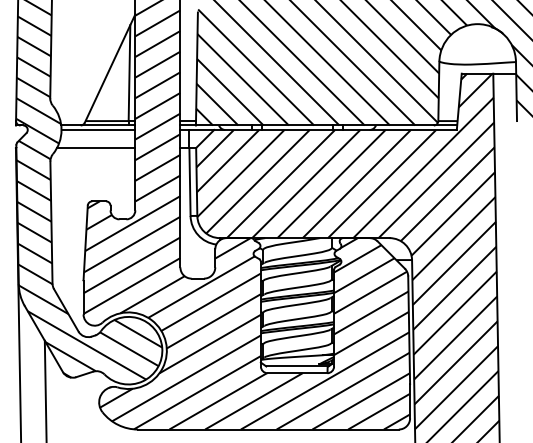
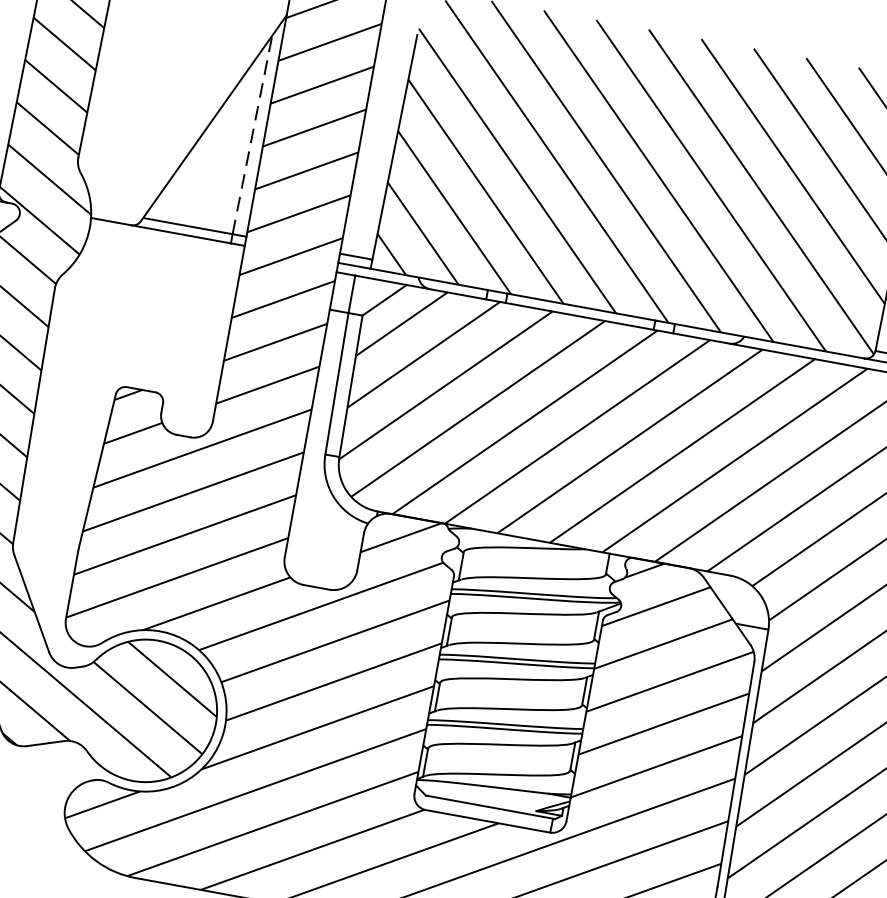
line: (129, 73) -> (252, 135), solid -> dashed
line: (98, 130) -> (166, 242), removed
line: (96, 148) -> (155, 278), removed

